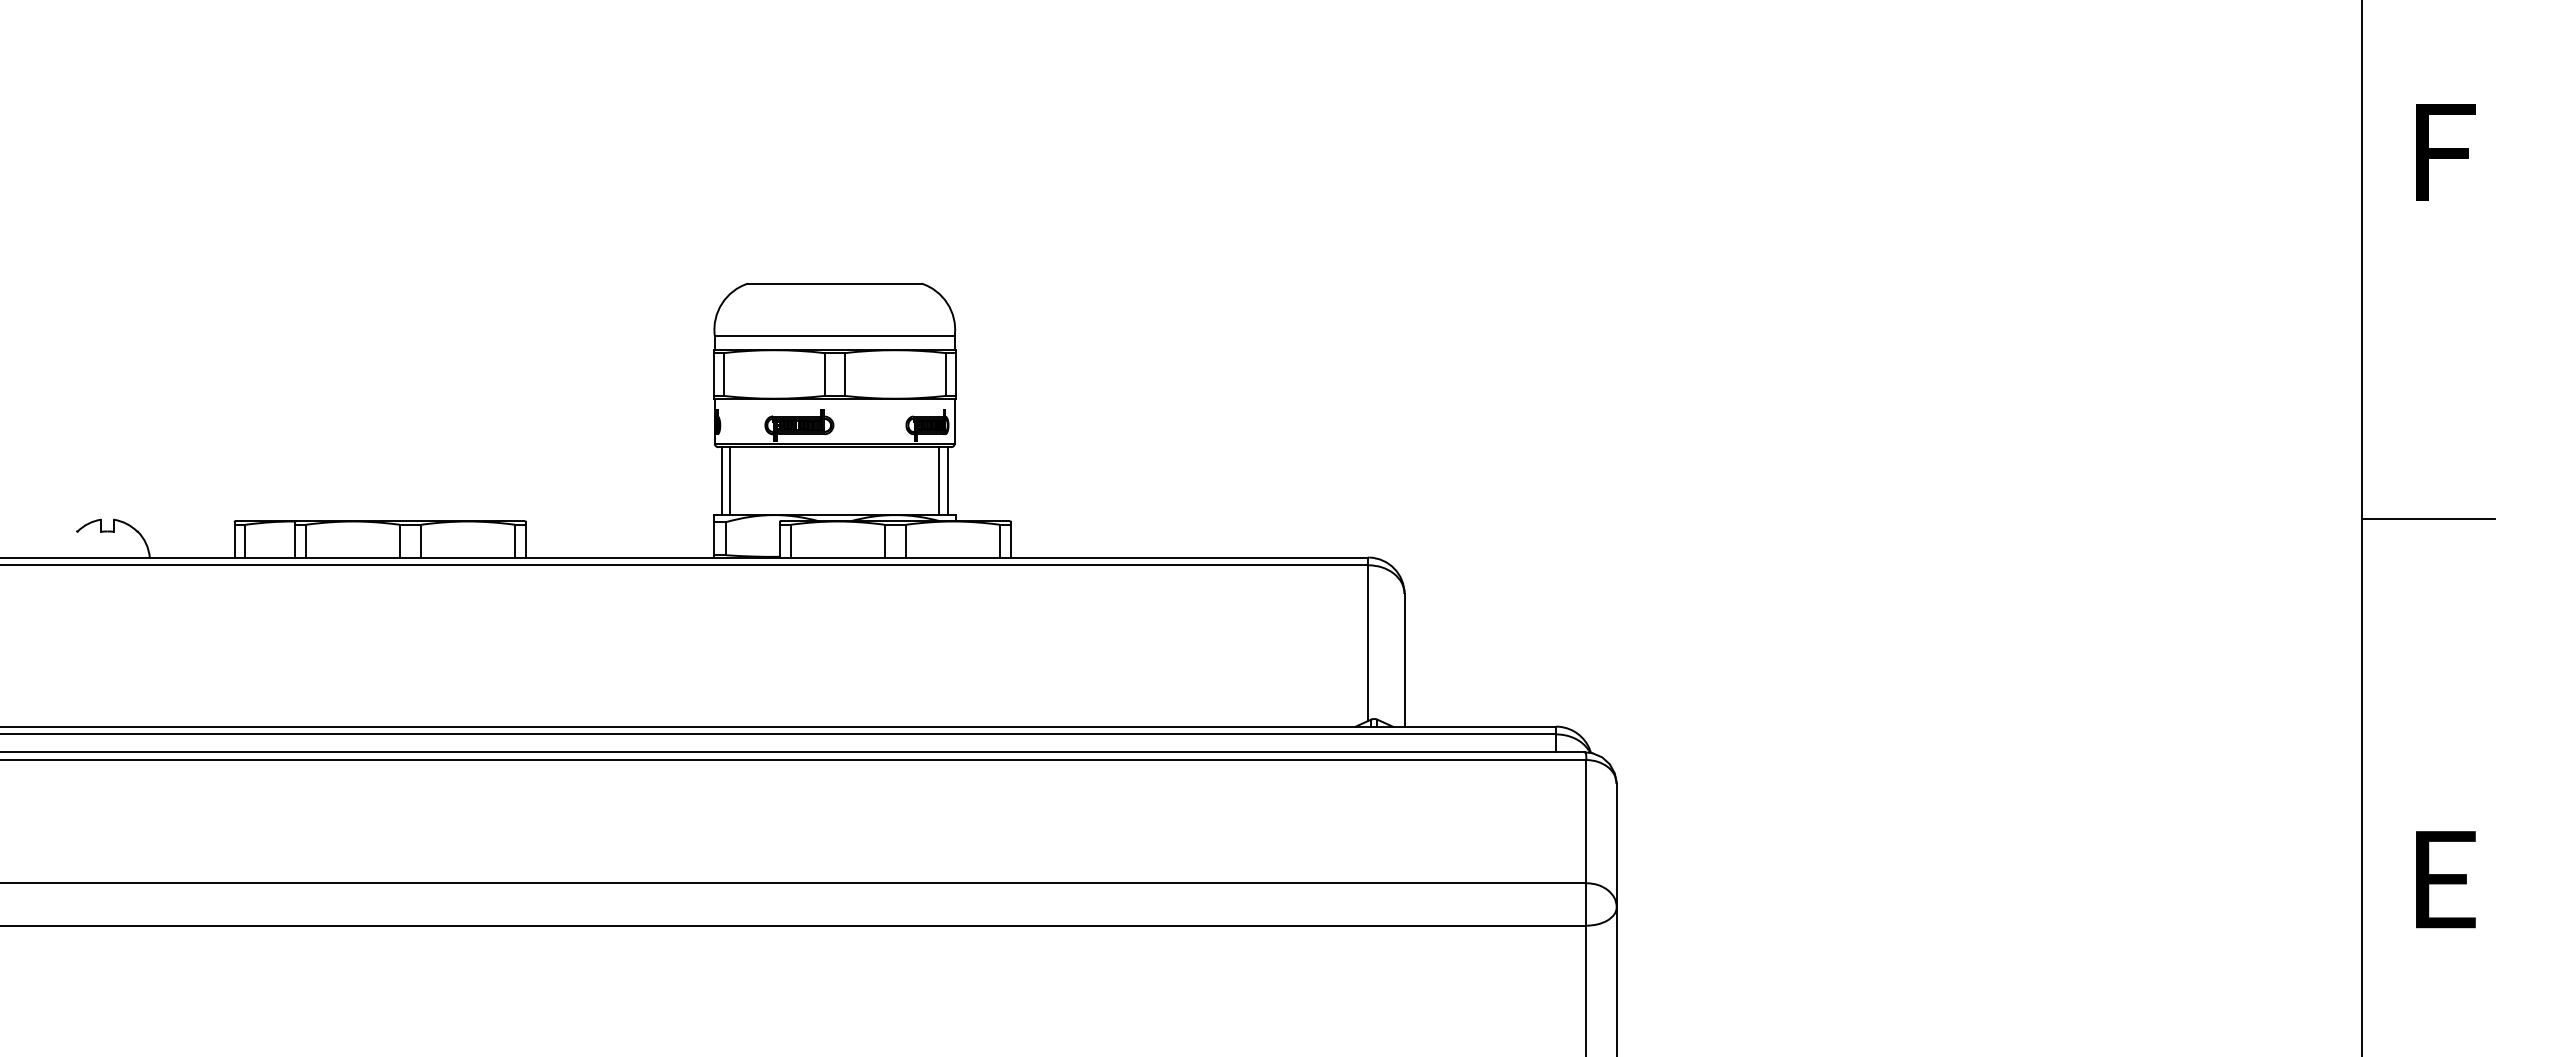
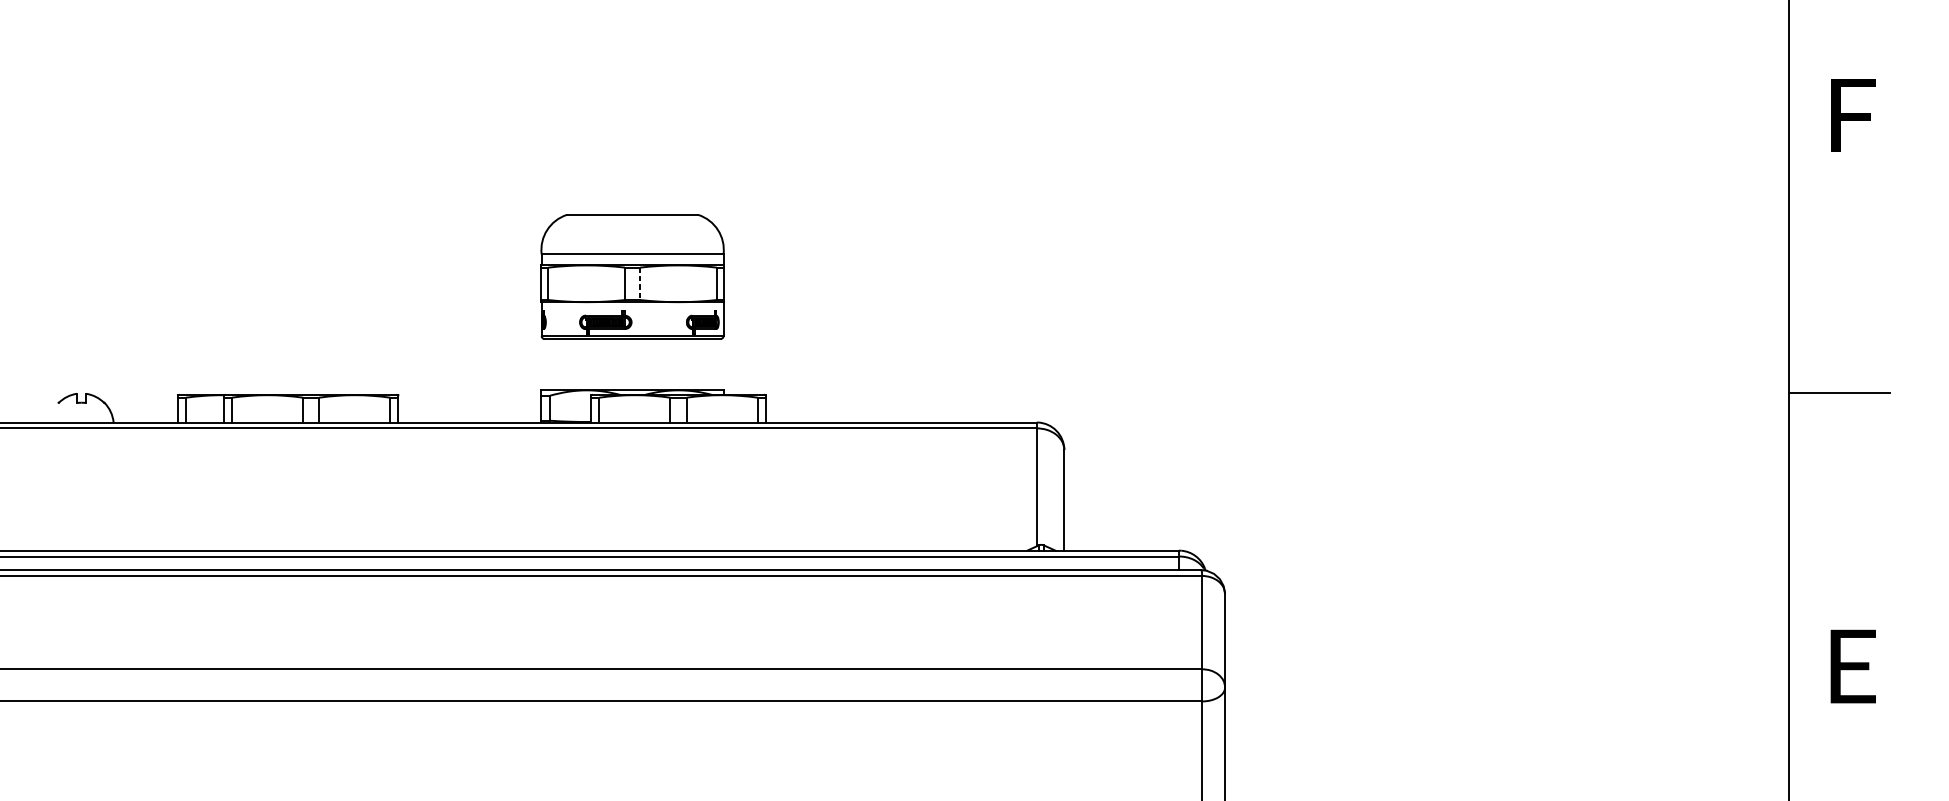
line: (844, 375) -> (639, 284), solid -> dashed
line: (722, 481) -> (547, 364), removed
line: (730, 481) -> (553, 364), removed
line: (939, 481) -> (711, 364), removed
line: (947, 481) -> (718, 364), removed

